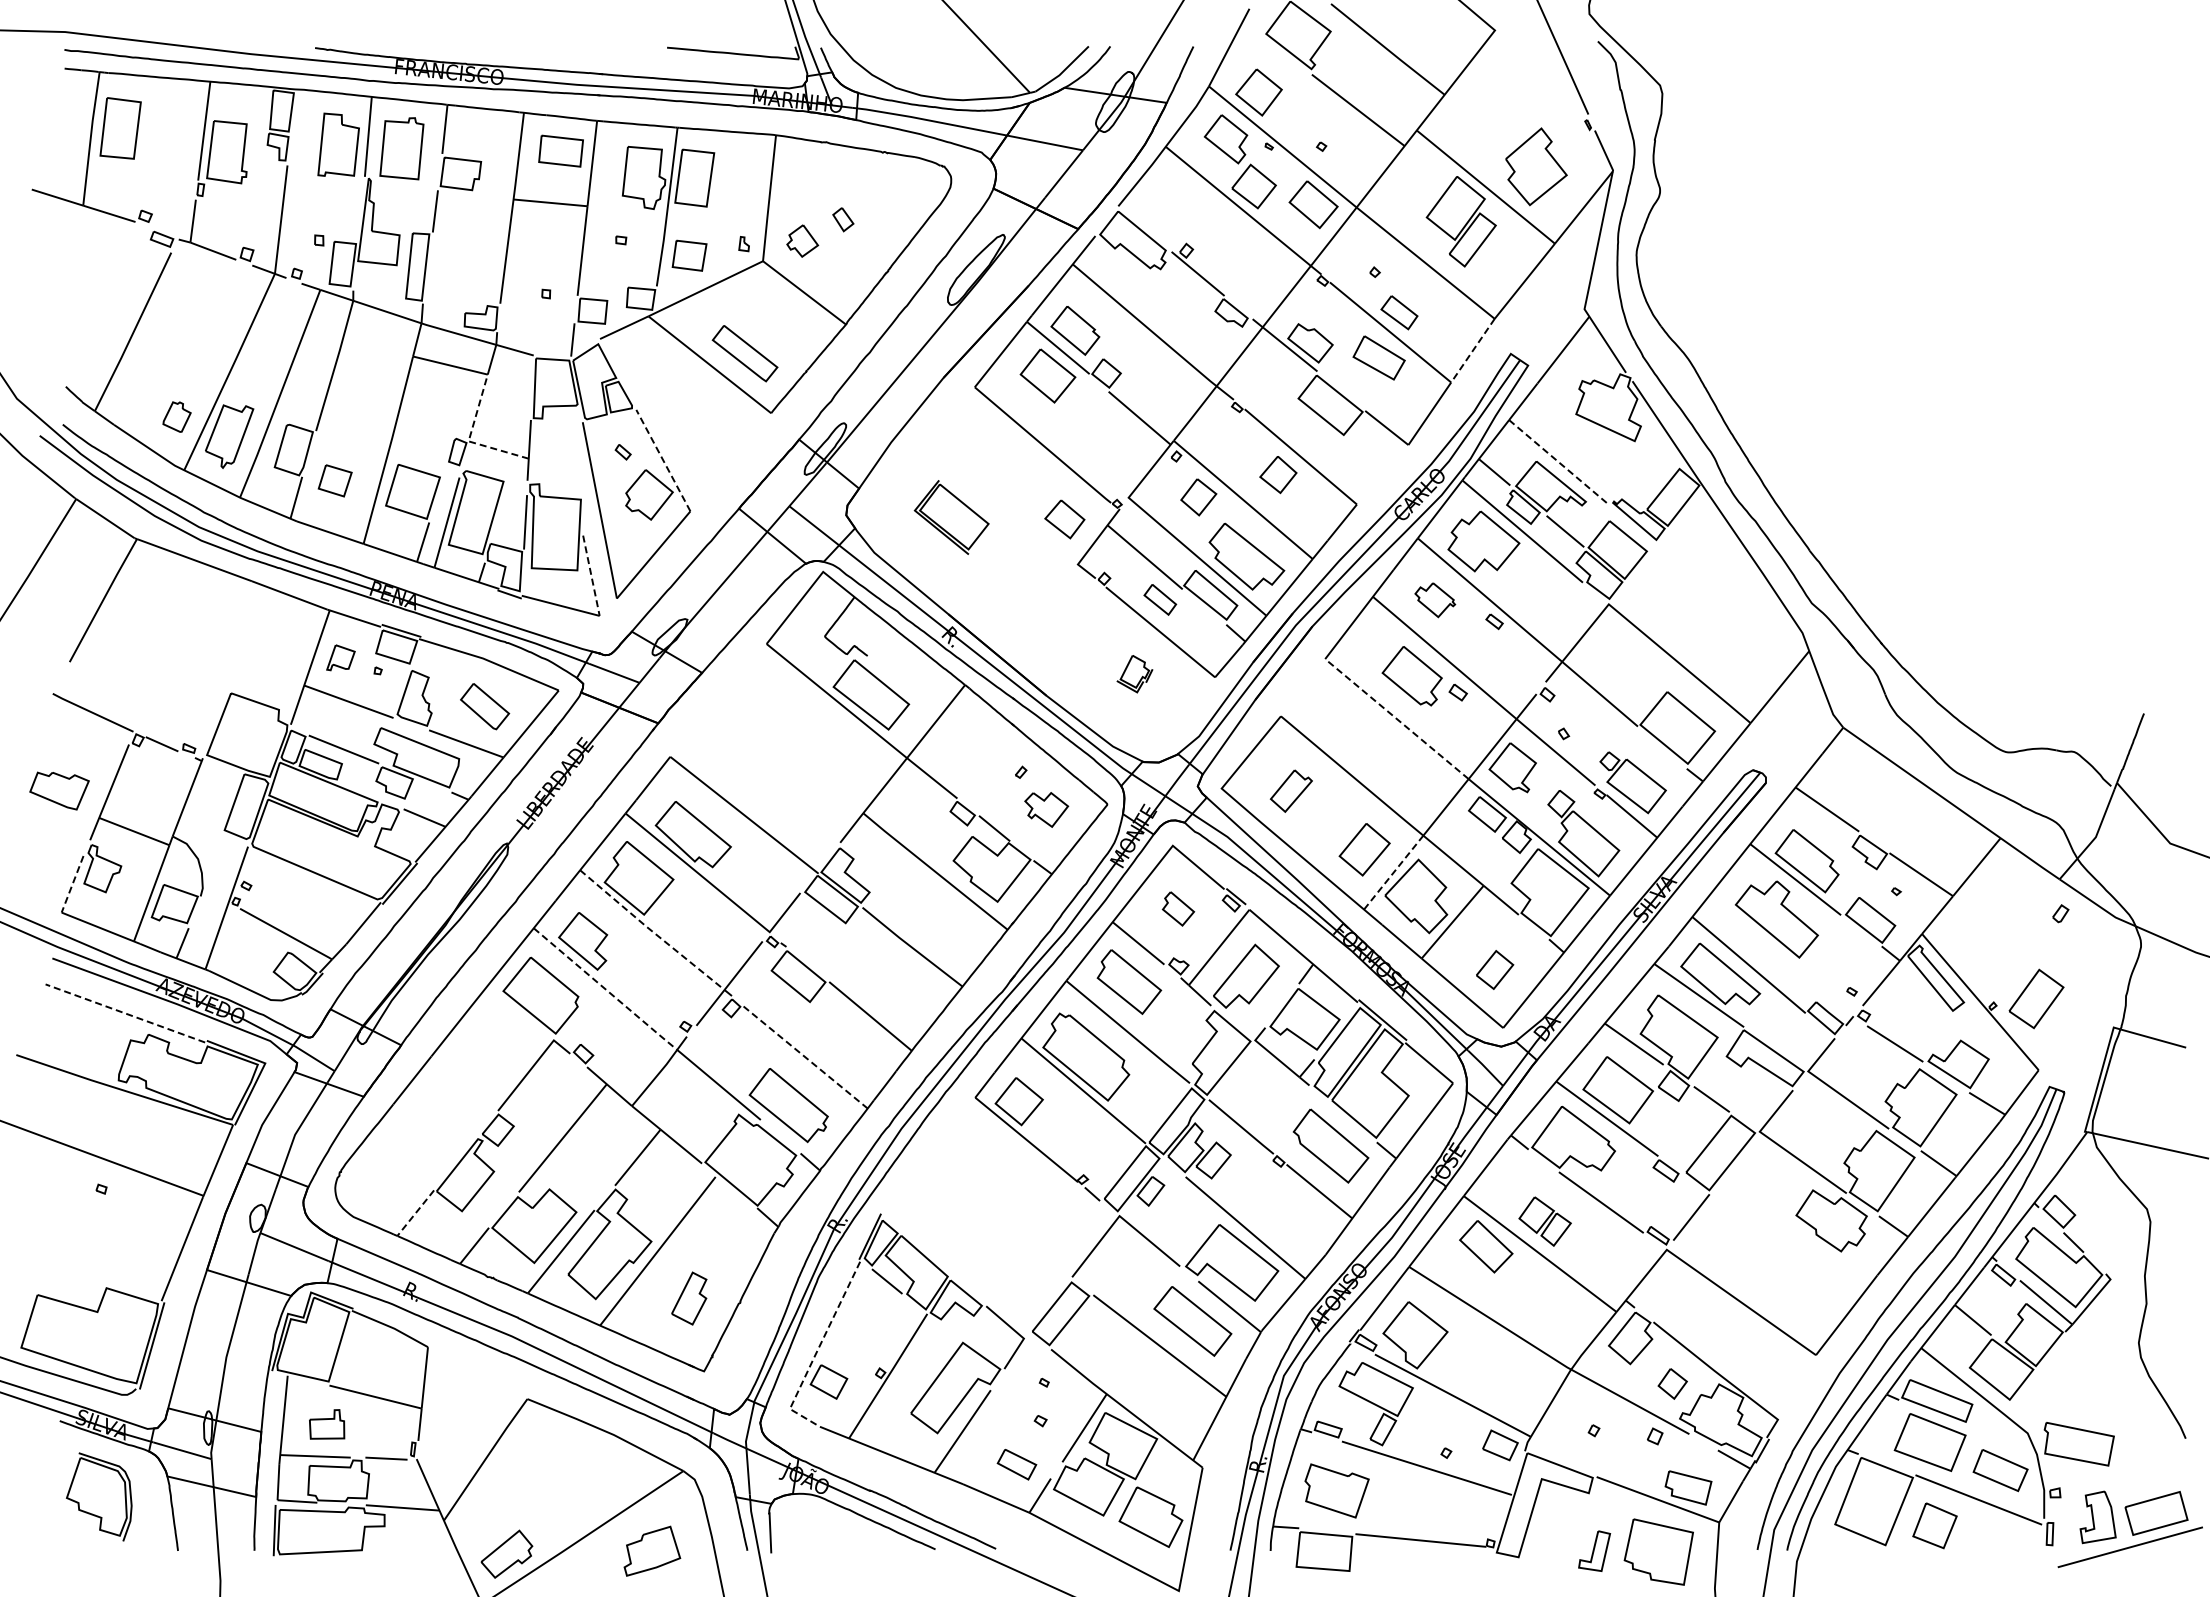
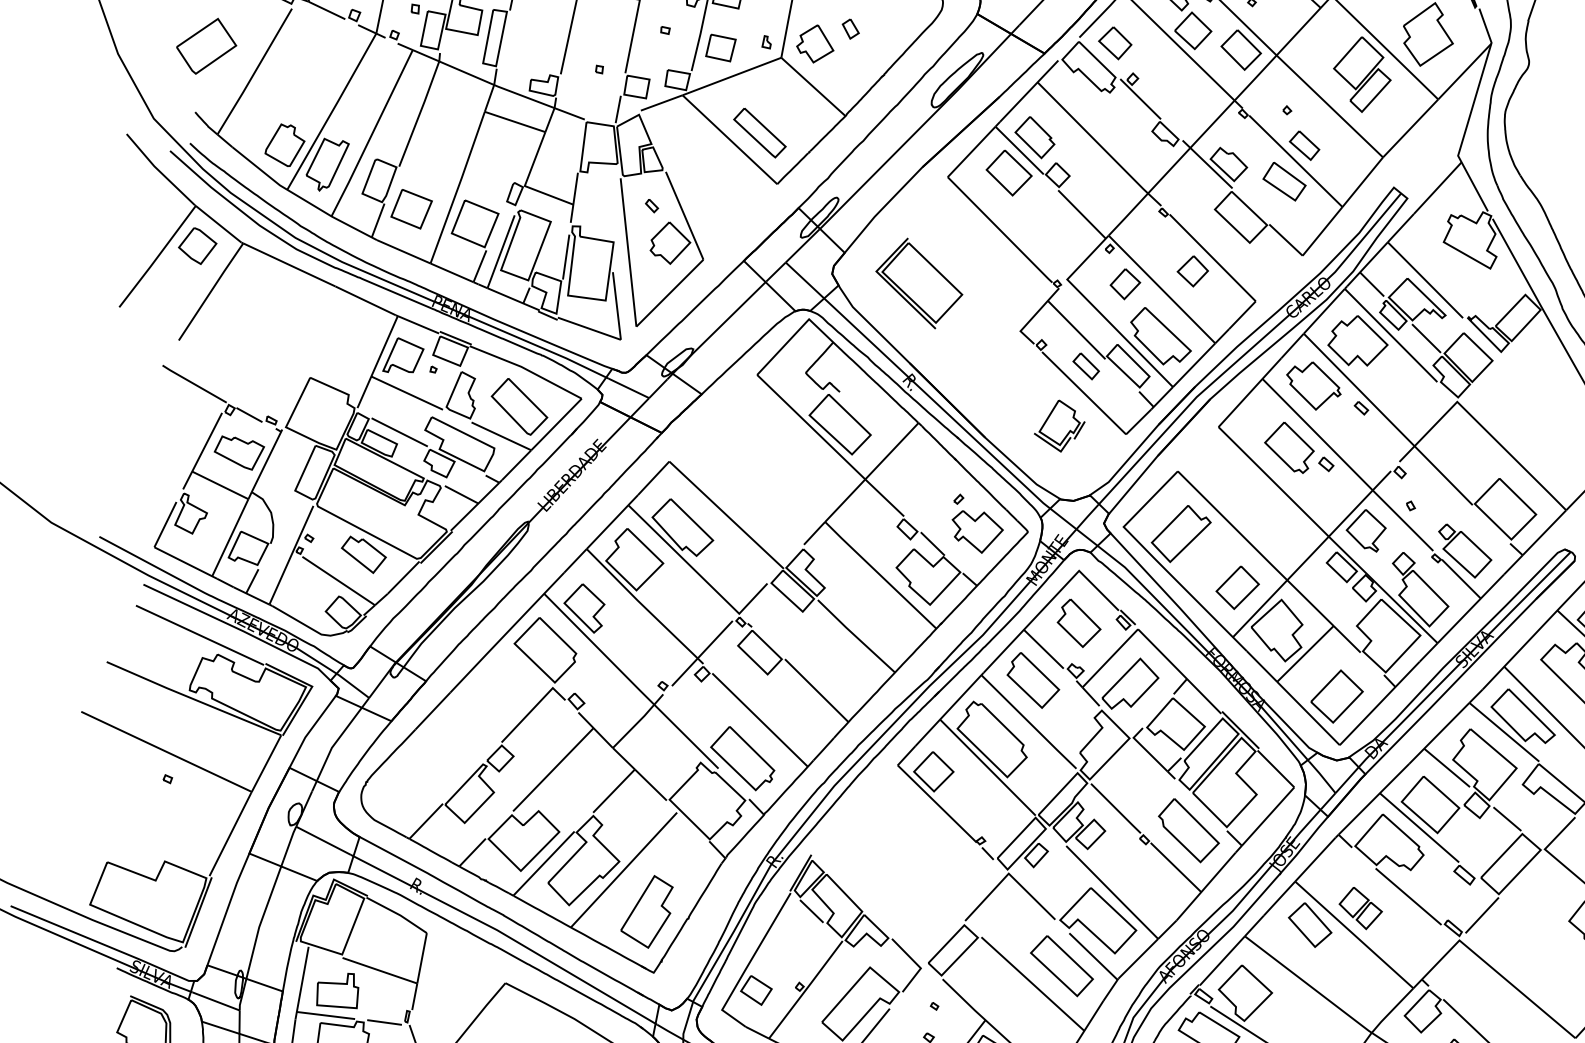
part: (802, 240) -> (815, 43), size x1.43
part: (72, 306) -> (206, 46), added
line: (1472, 350) -> (1362, 182), dashed -> solid
part: (176, 416) -> (284, 144), size x1.67
line: (469, 438) -> (525, 183), dashed -> solid
line: (663, 460) -> (684, 215), dashed -> solid
line: (1558, 462) -> (1425, 280), dashed -> solid
part: (334, 480) -> (410, 208), size x1.43
part: (951, 517) -> (919, 283), size x1.43
part: (1064, 519) -> (1114, 43), moved
part: (82, 546) -> (197, 245), added
line: (591, 575) -> (617, 305), dashed -> solid
part: (1435, 600) -> (1314, 386), size x1.67
part: (340, 657) -> (403, 355), size x1.67
part: (1134, 673) -> (1059, 425), size x1.67
part: (484, 706) -> (519, 406), size x1.43
line: (1395, 718) -> (1272, 481), dashed -> solid
part: (59, 790) -> (239, 452), moved
part: (1291, 790) -> (1181, 533), size x1.67
part: (1046, 809) -> (977, 531), size x1.43
line: (1394, 872) -> (1260, 608), dashed -> solid
line: (72, 884) -> (165, 524), dashed -> solid
part: (313, 899) -> (363, 554), added
part: (1178, 908) -> (1079, 623), size x1.67
line: (651, 930) -> (641, 603), dashed -> solid
part: (1494, 969) -> (1336, 696), size x1.67
line: (606, 989) -> (600, 649), dashed -> solid
line: (125, 1013) -> (200, 635), dashed -> solid
line: (806, 1057) -> (760, 720), dashed -> solid
line: (415, 1213) -> (426, 821), dashed -> solid
part: (688, 1298) -> (646, 911), size x1.67
line: (816, 1352) -> (748, 965), dashed -> solid
part: (326, 1424) -> (337, 989), size x1.43

